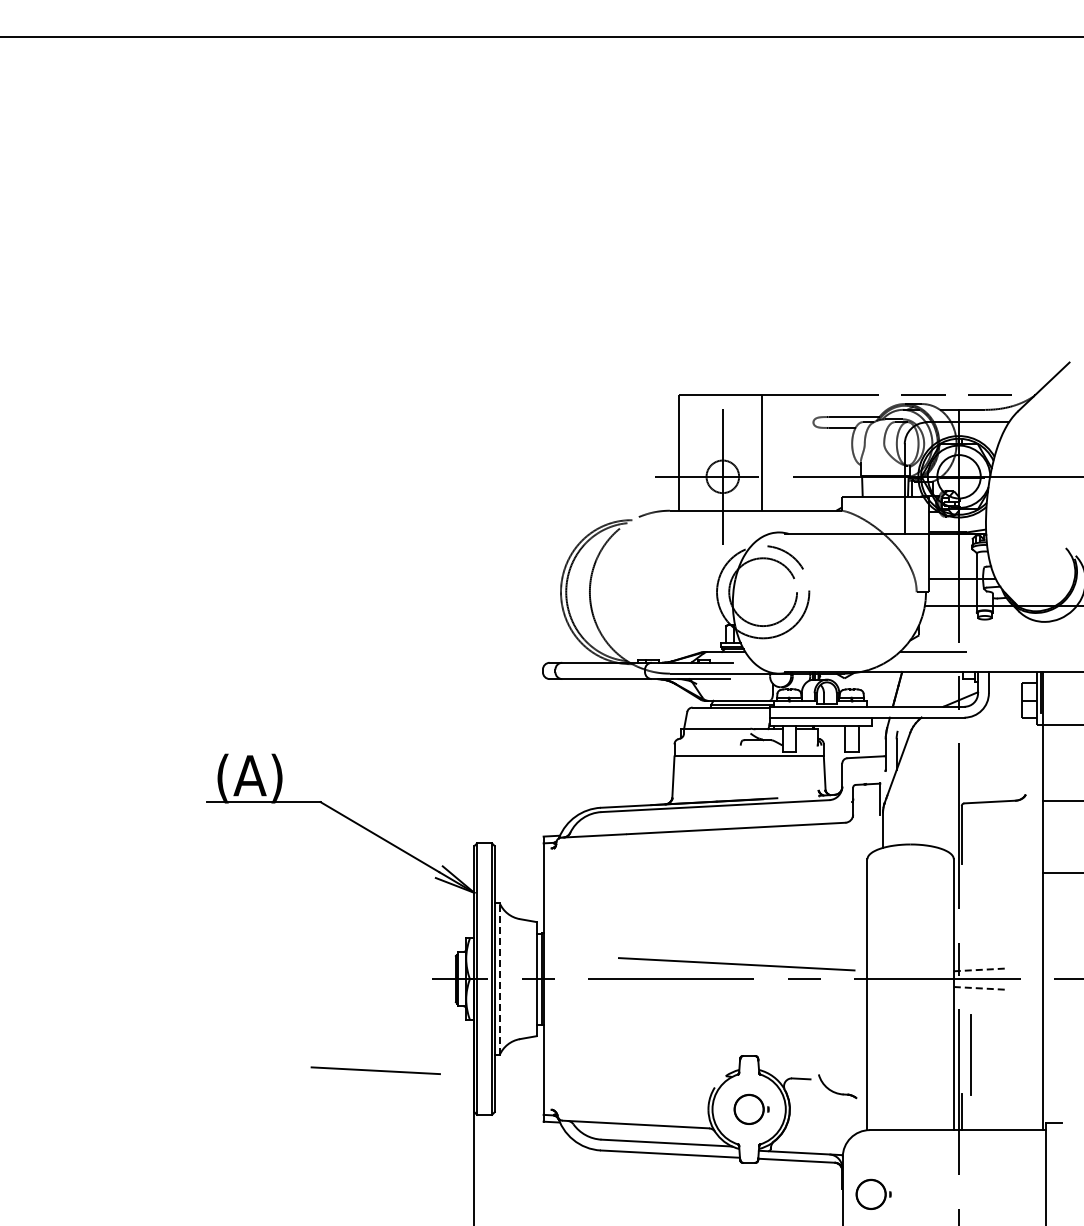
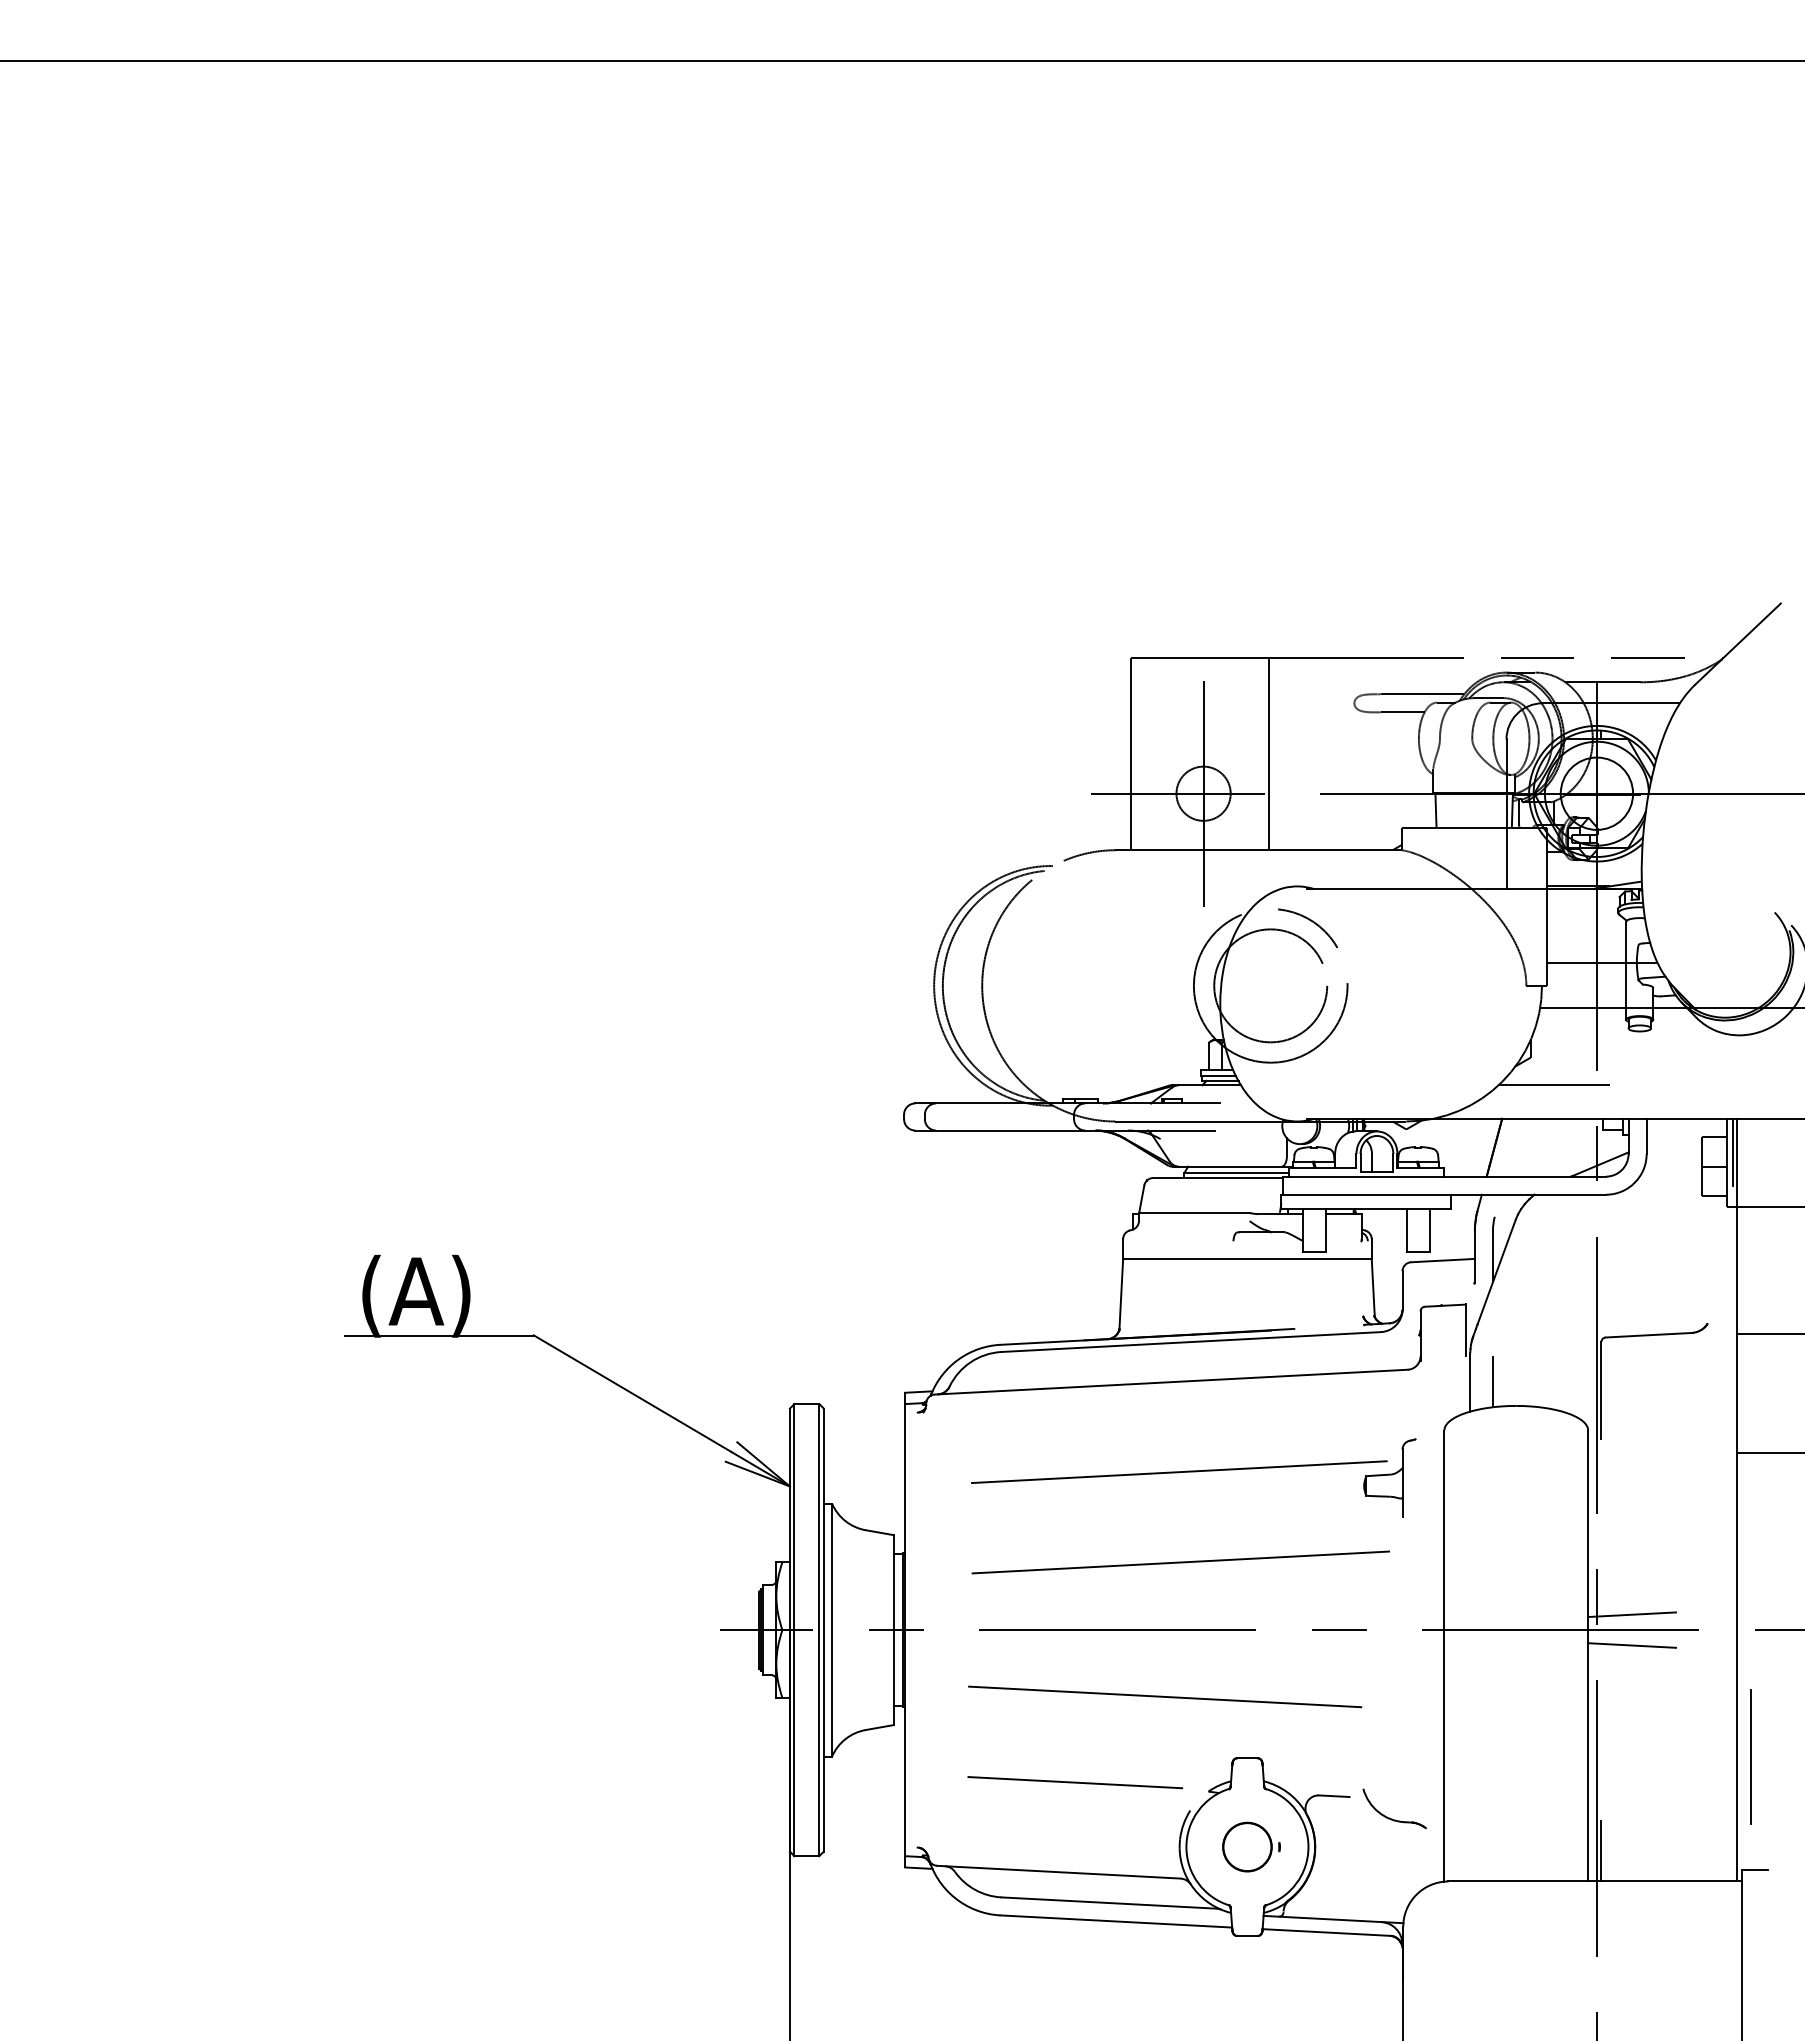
line: (896, 829) -> (1492, 1380), added
part: (716, 887) -> (1193, 1477), added
line: (709, 938) -> (1181, 1562), added
line: (736, 964) -> (1164, 1697), moved
line: (980, 969) -> (1632, 1614), dashed -> solid
line: (499, 978) -> (831, 1629), dashed -> solid
line: (980, 988) -> (1632, 1645), dashed -> solid
line: (970, 1054) -> (1750, 1755), moved
line: (375, 1070) -> (1074, 1782), moved
part: (873, 1193) -> (1454, 1987), removed

